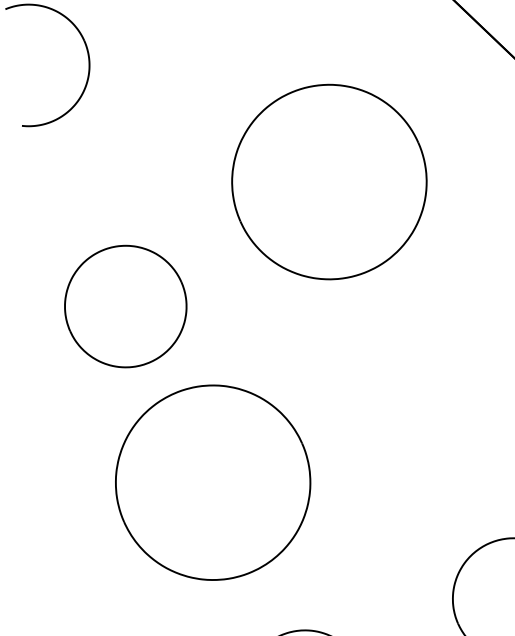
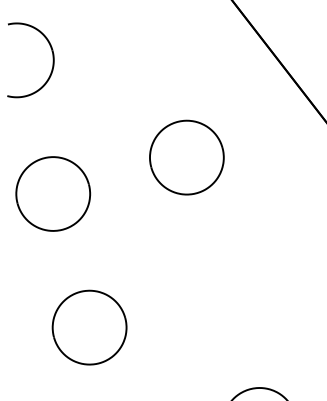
part: (328, 181) -> (186, 157), size x0.62
part: (126, 305) -> (53, 193), moved
part: (212, 482) -> (89, 327), size x0.62

